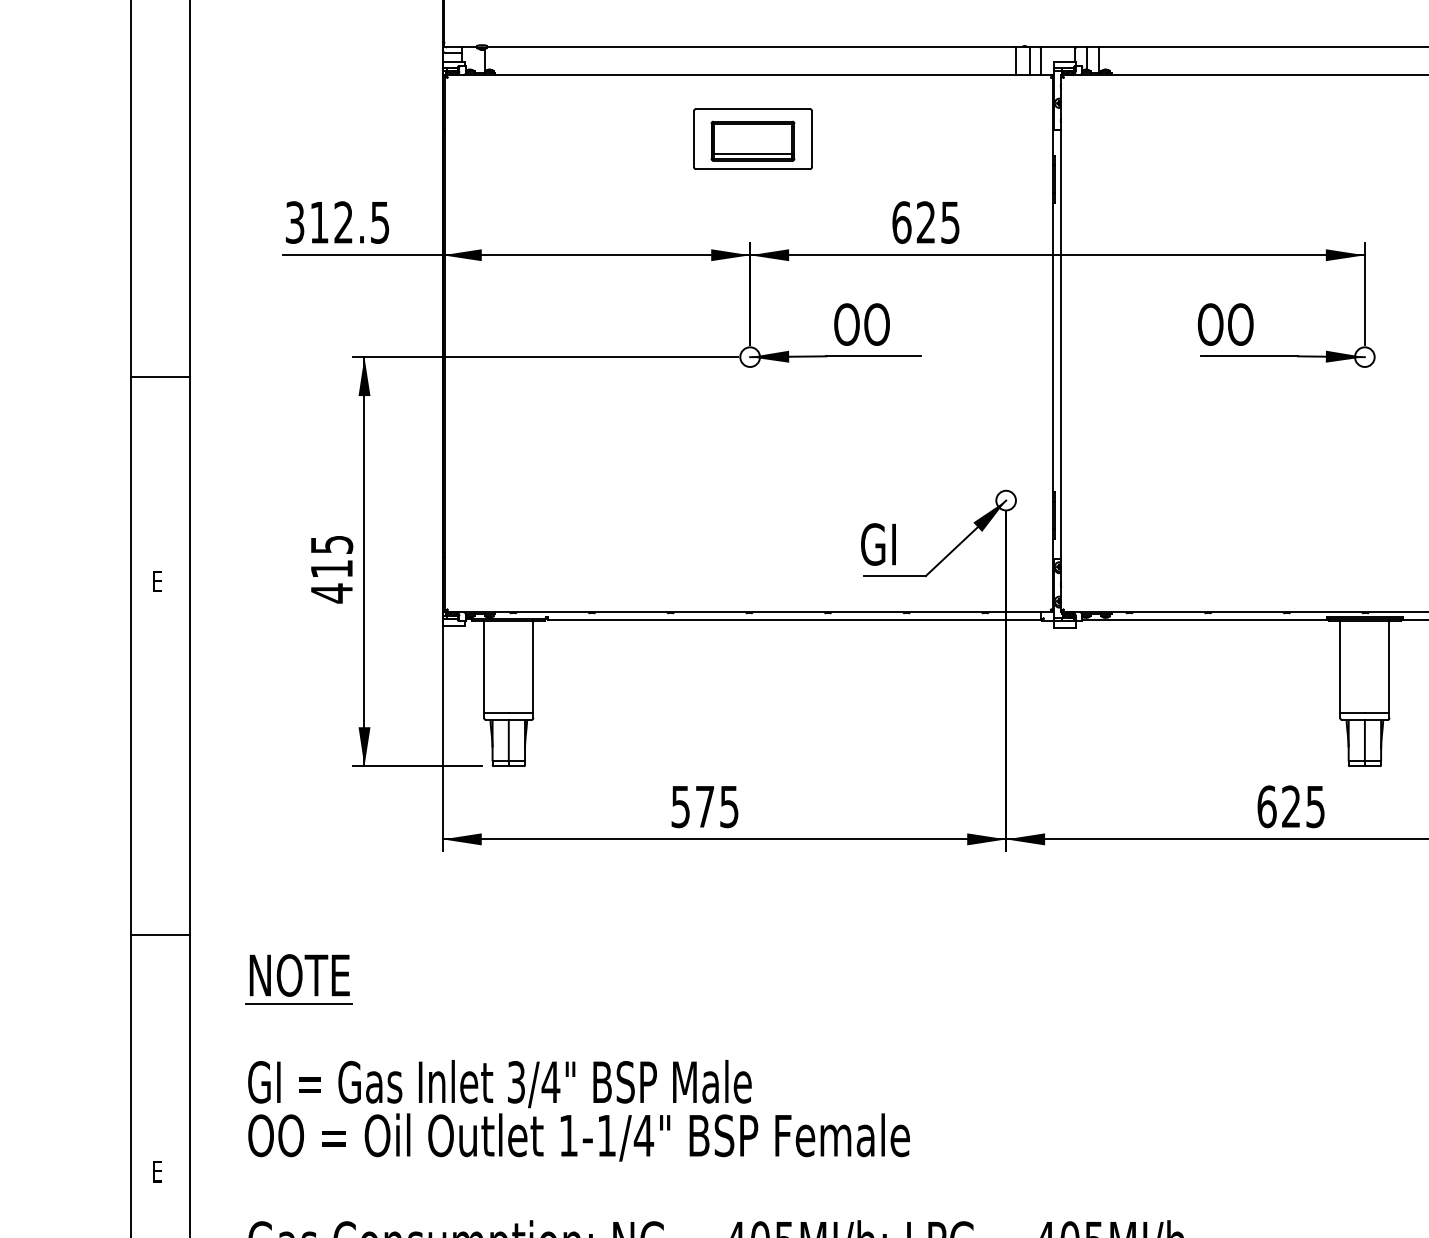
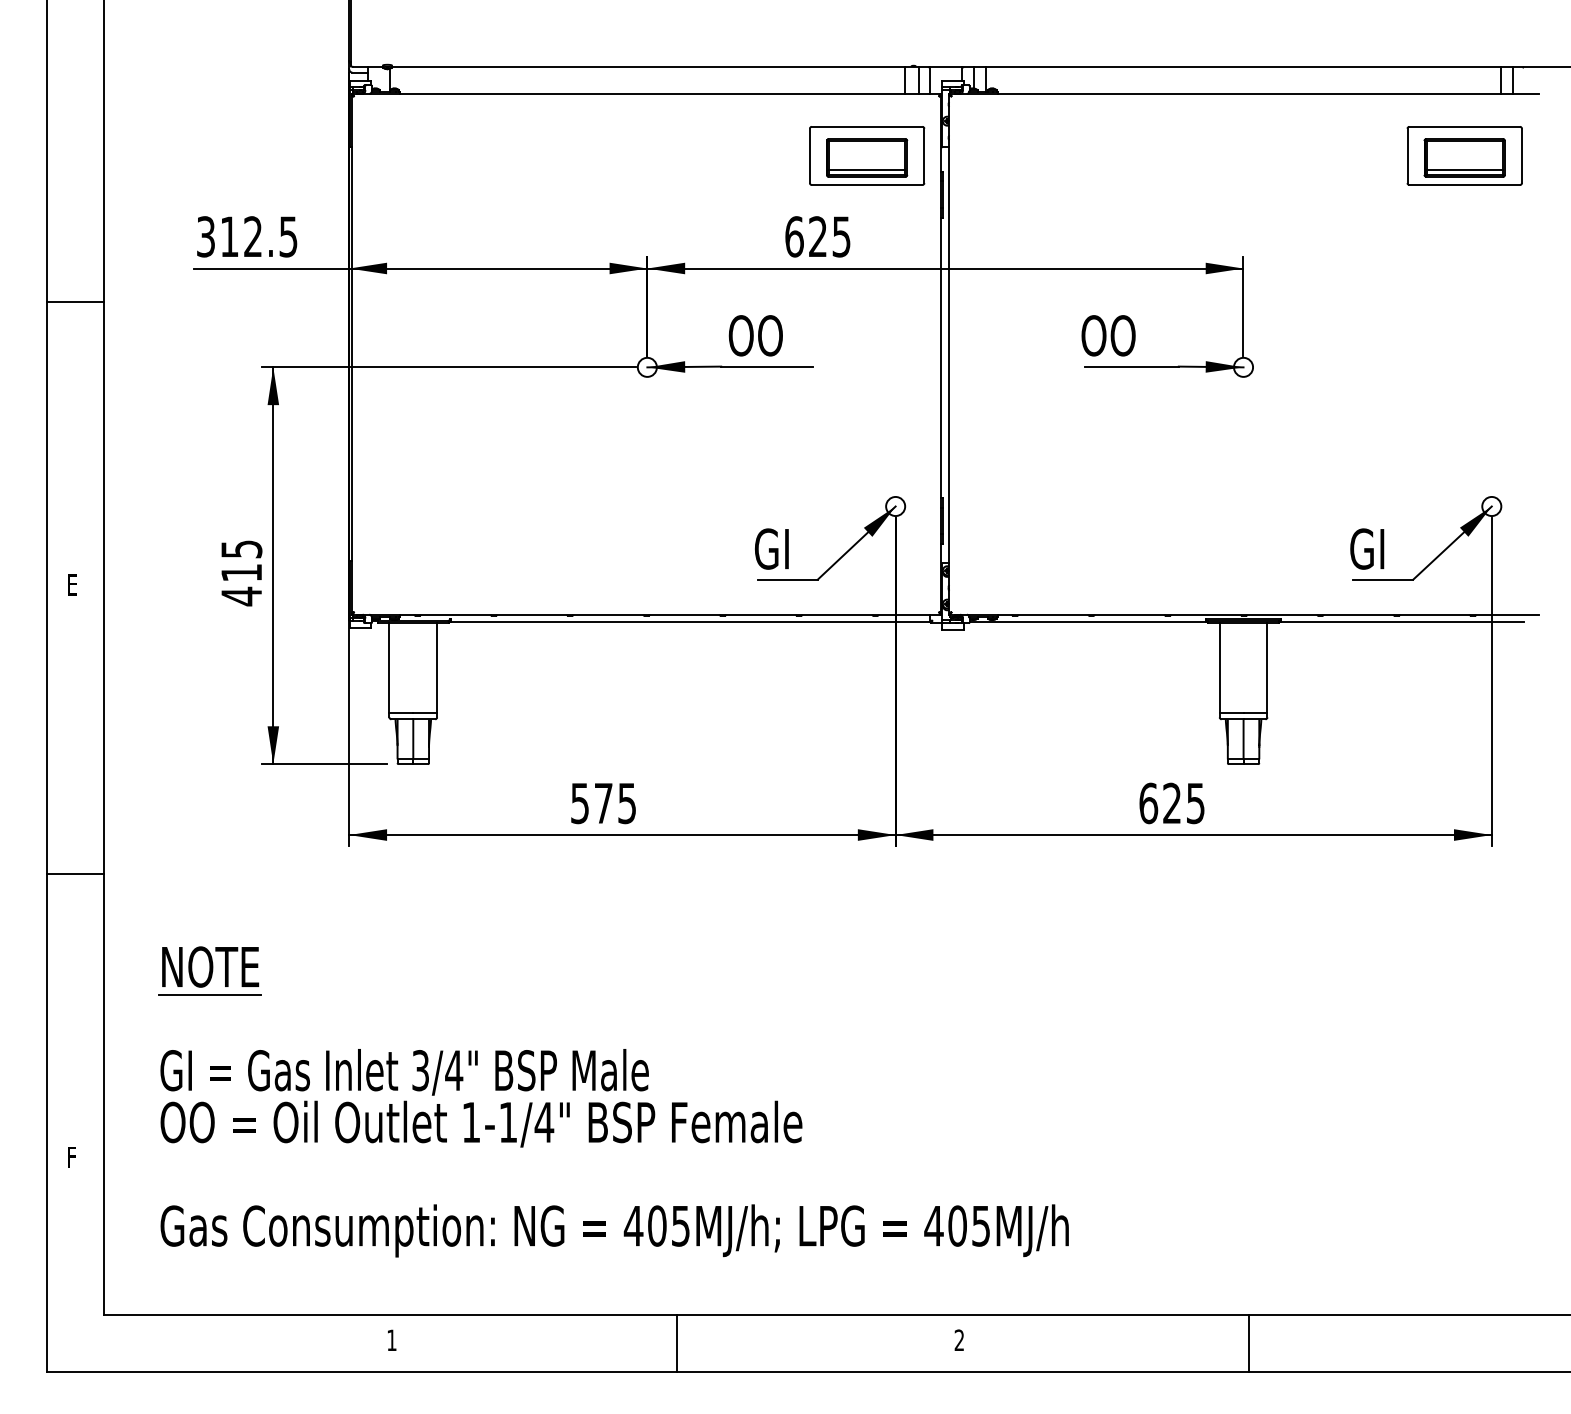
part: (753, 138) -> (867, 155), moved
line: (160, 376) -> (75, 301), moved
line: (160, 934) -> (75, 873), moved
text: (158, 1171) -> (73, 1157), E -> F

